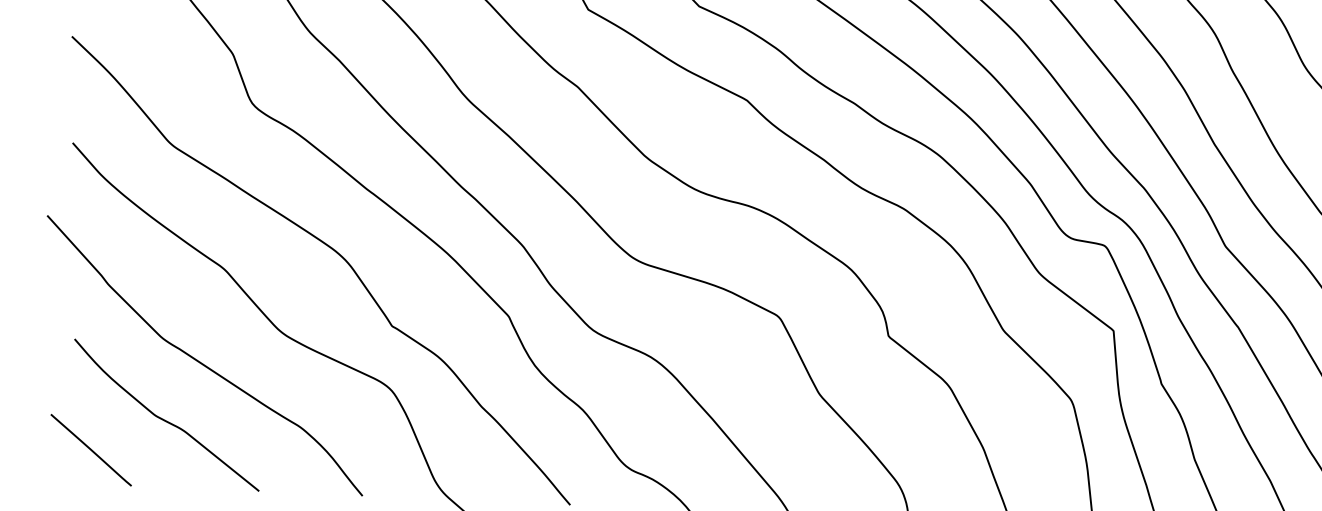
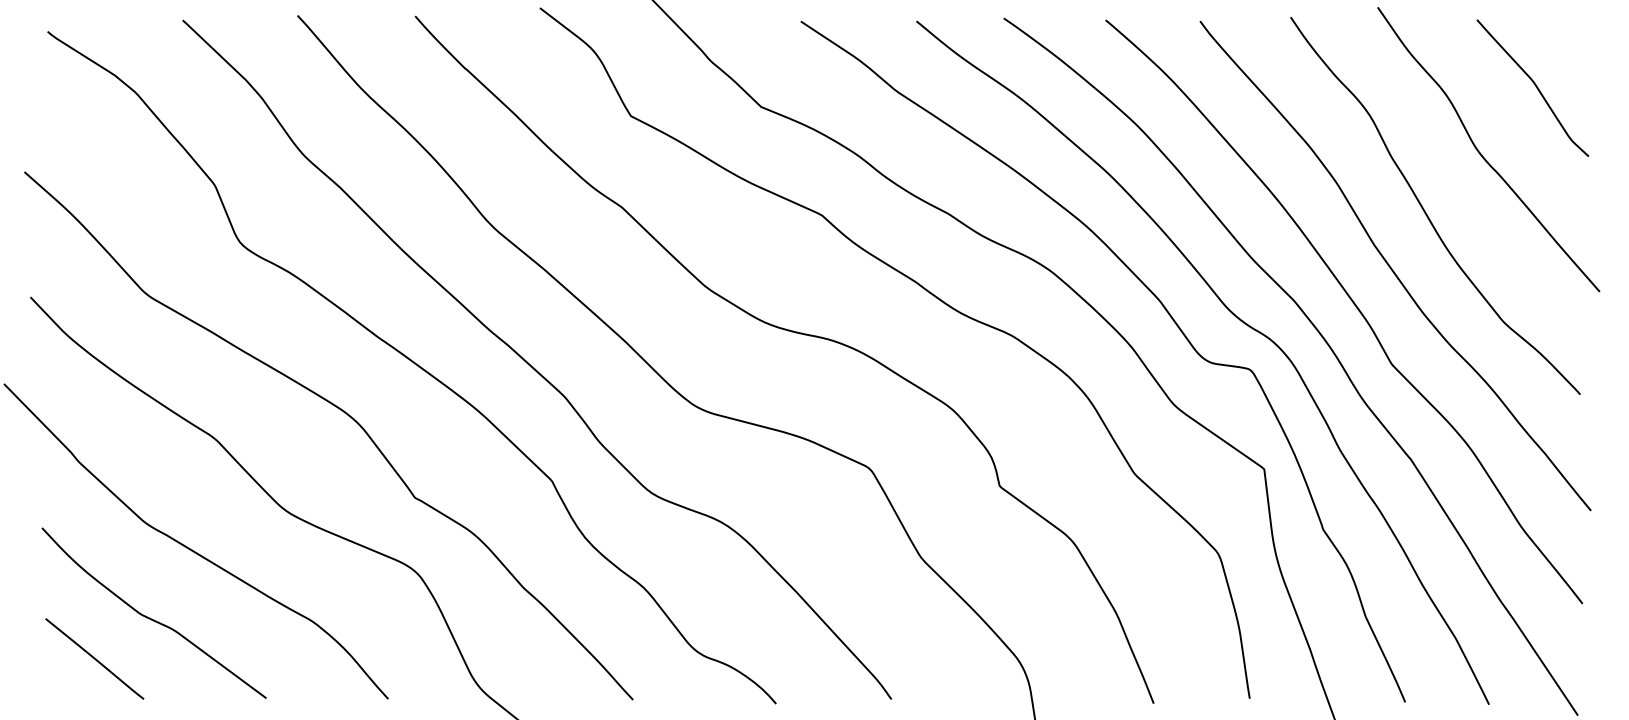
line: (90, 449) -> (94, 658), moved

